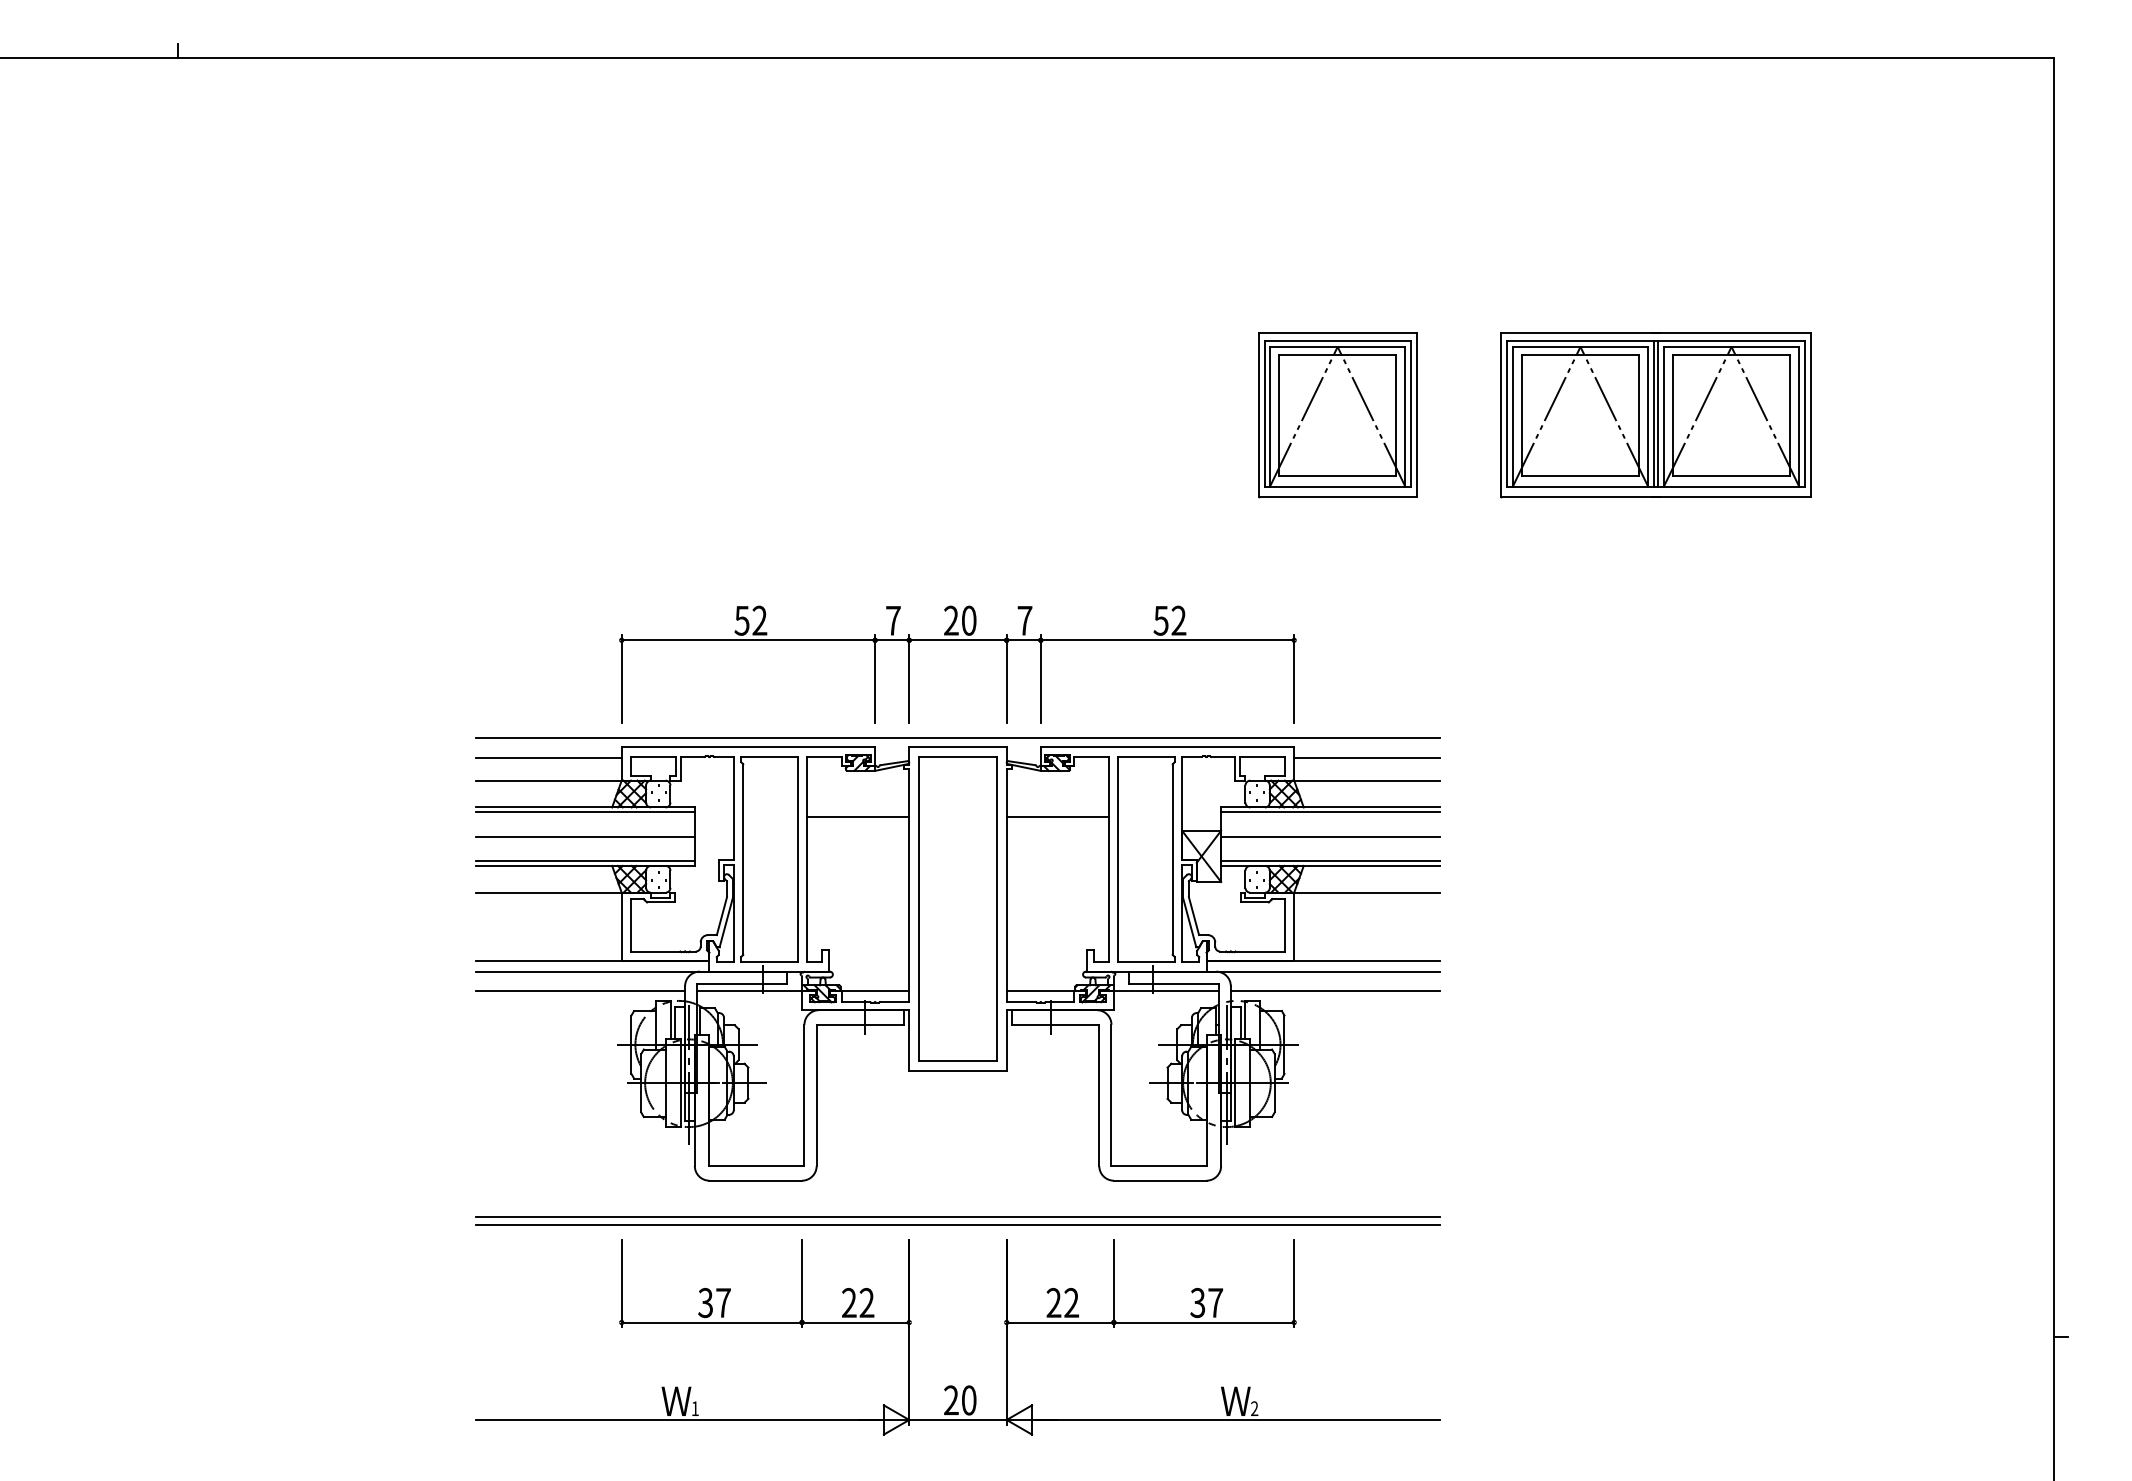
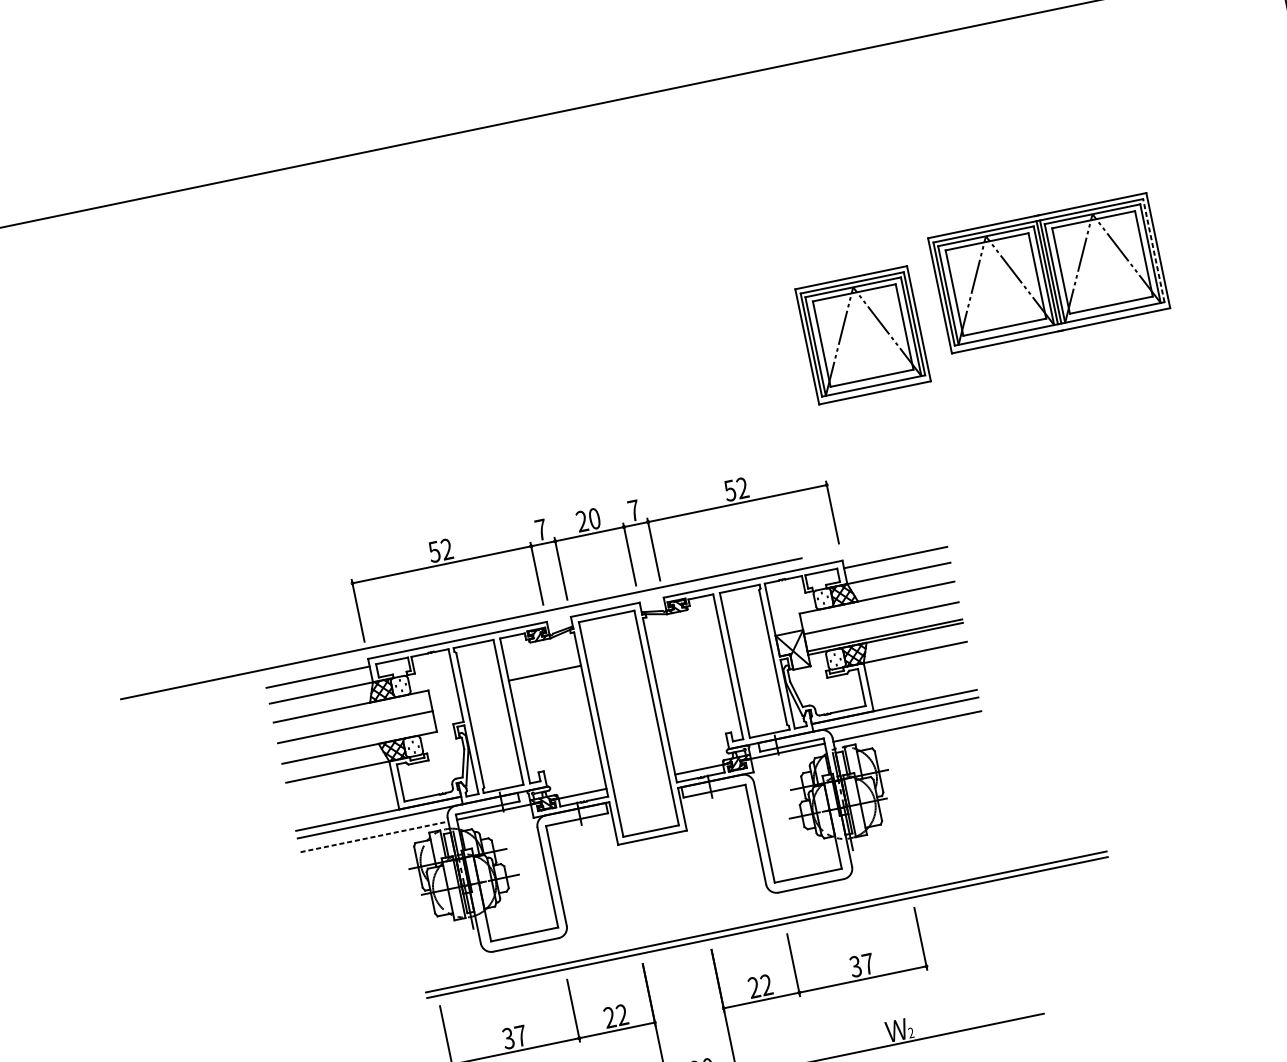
line: (1804, 413) -> (1153, 250), solid -> dashed
part: (1337, 415) -> (863, 335), moved
line: (957, 737) -> (461, 628), moved
line: (584, 812) -> (351, 710), removed
line: (1330, 812) -> (877, 601), removed
line: (1057, 816) -> (685, 643), removed
line: (584, 861) -> (358, 744), removed
line: (580, 991) -> (374, 837), solid -> dashed
part: (957, 1220) -> (766, 924), moved

